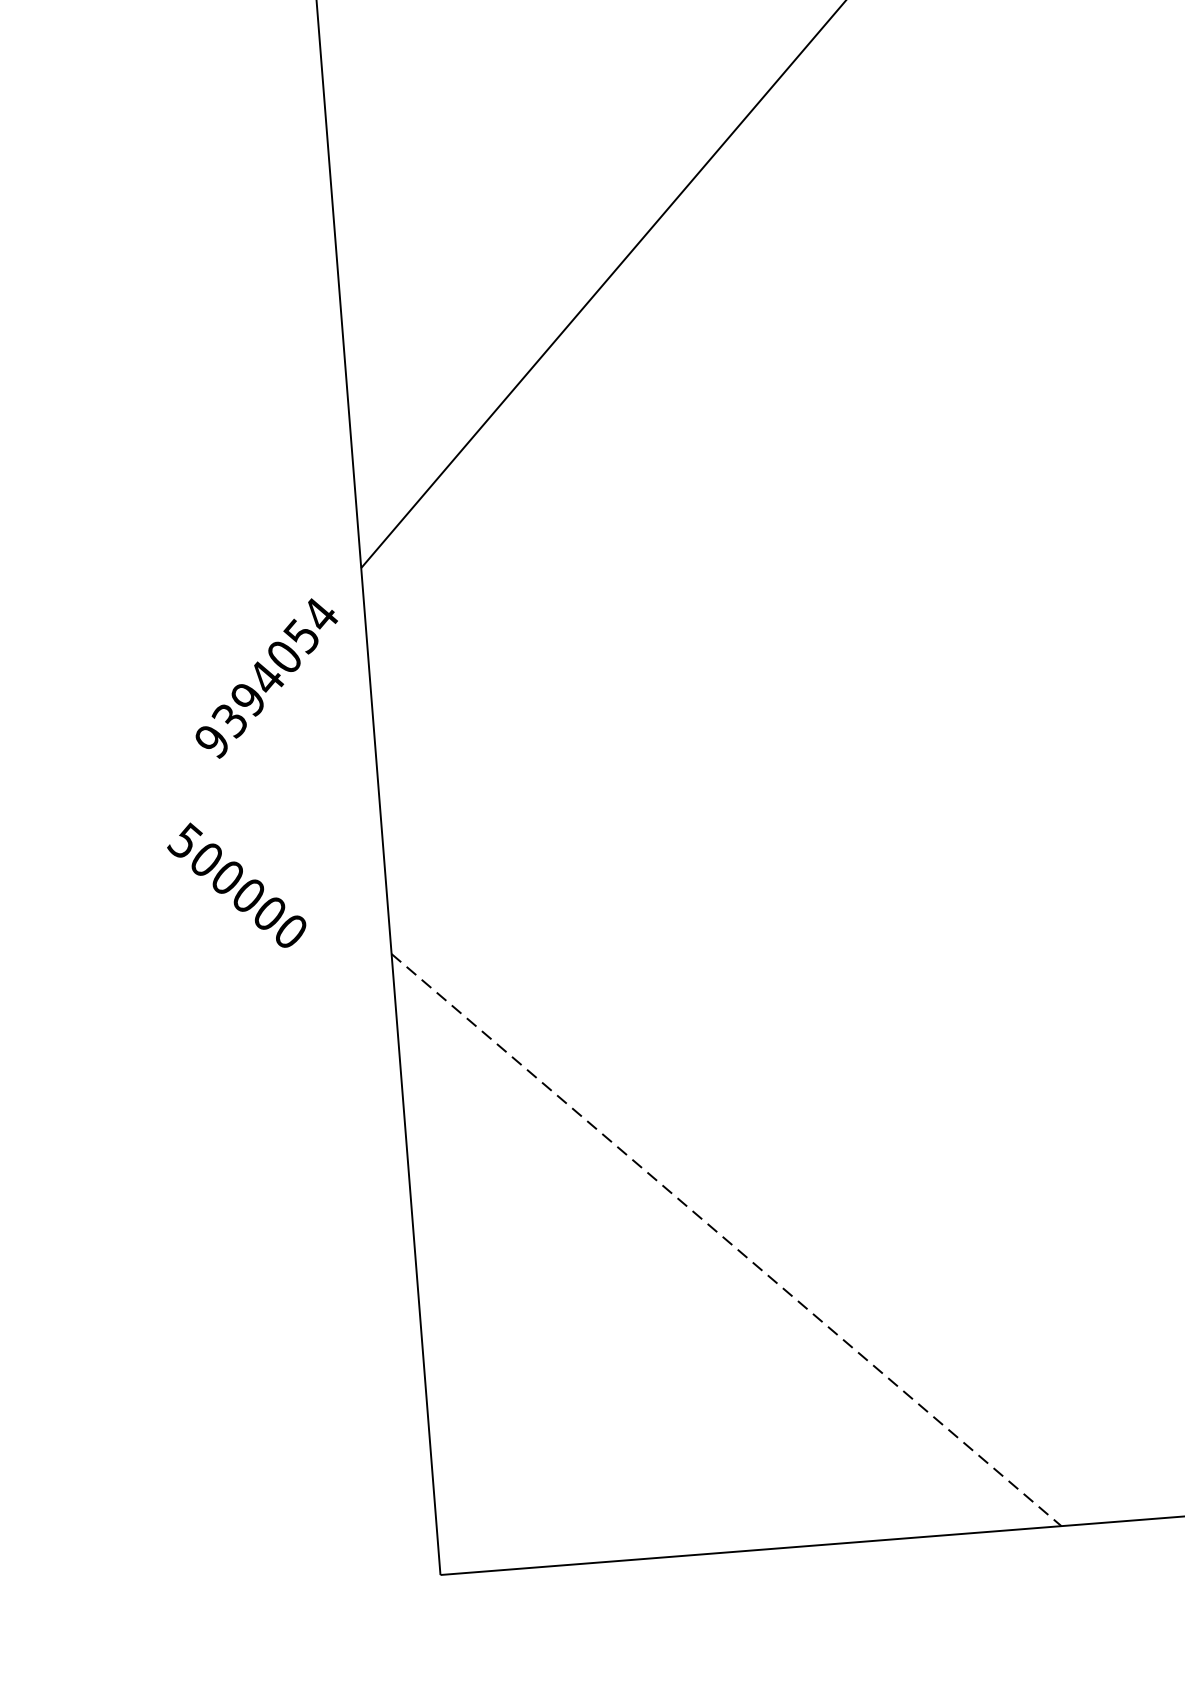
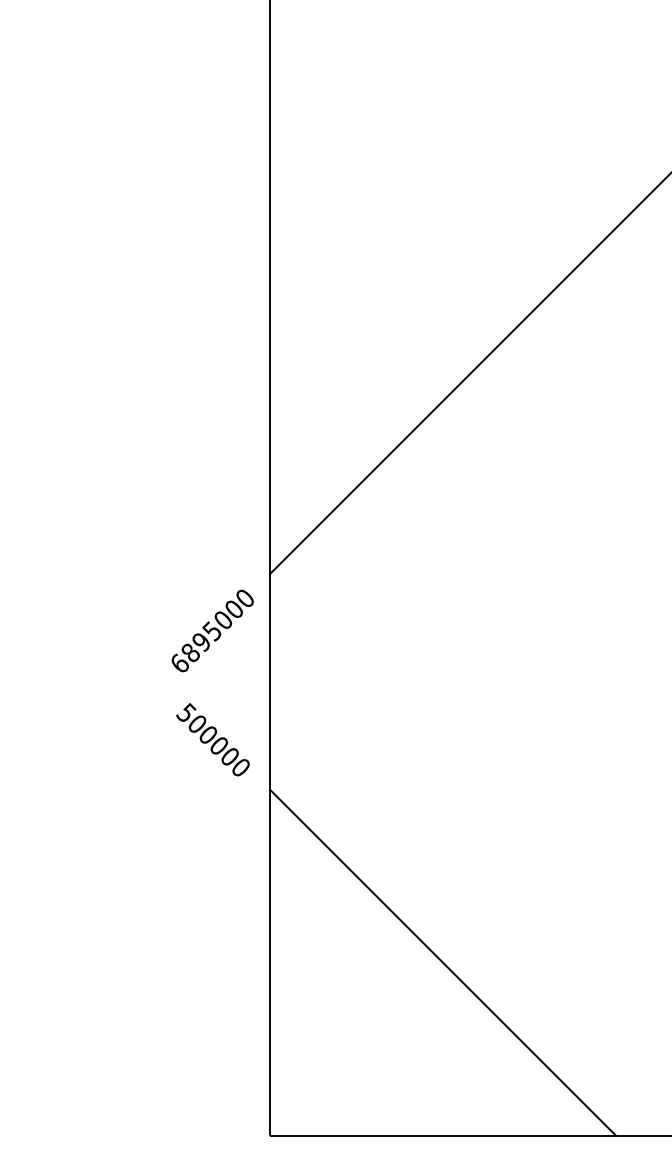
text: (266, 678) -> (212, 631), 9394054 -> 6895000
text: (235, 885) -> (212, 739), moved
line: (725, 1239) -> (442, 962), dashed -> solid

